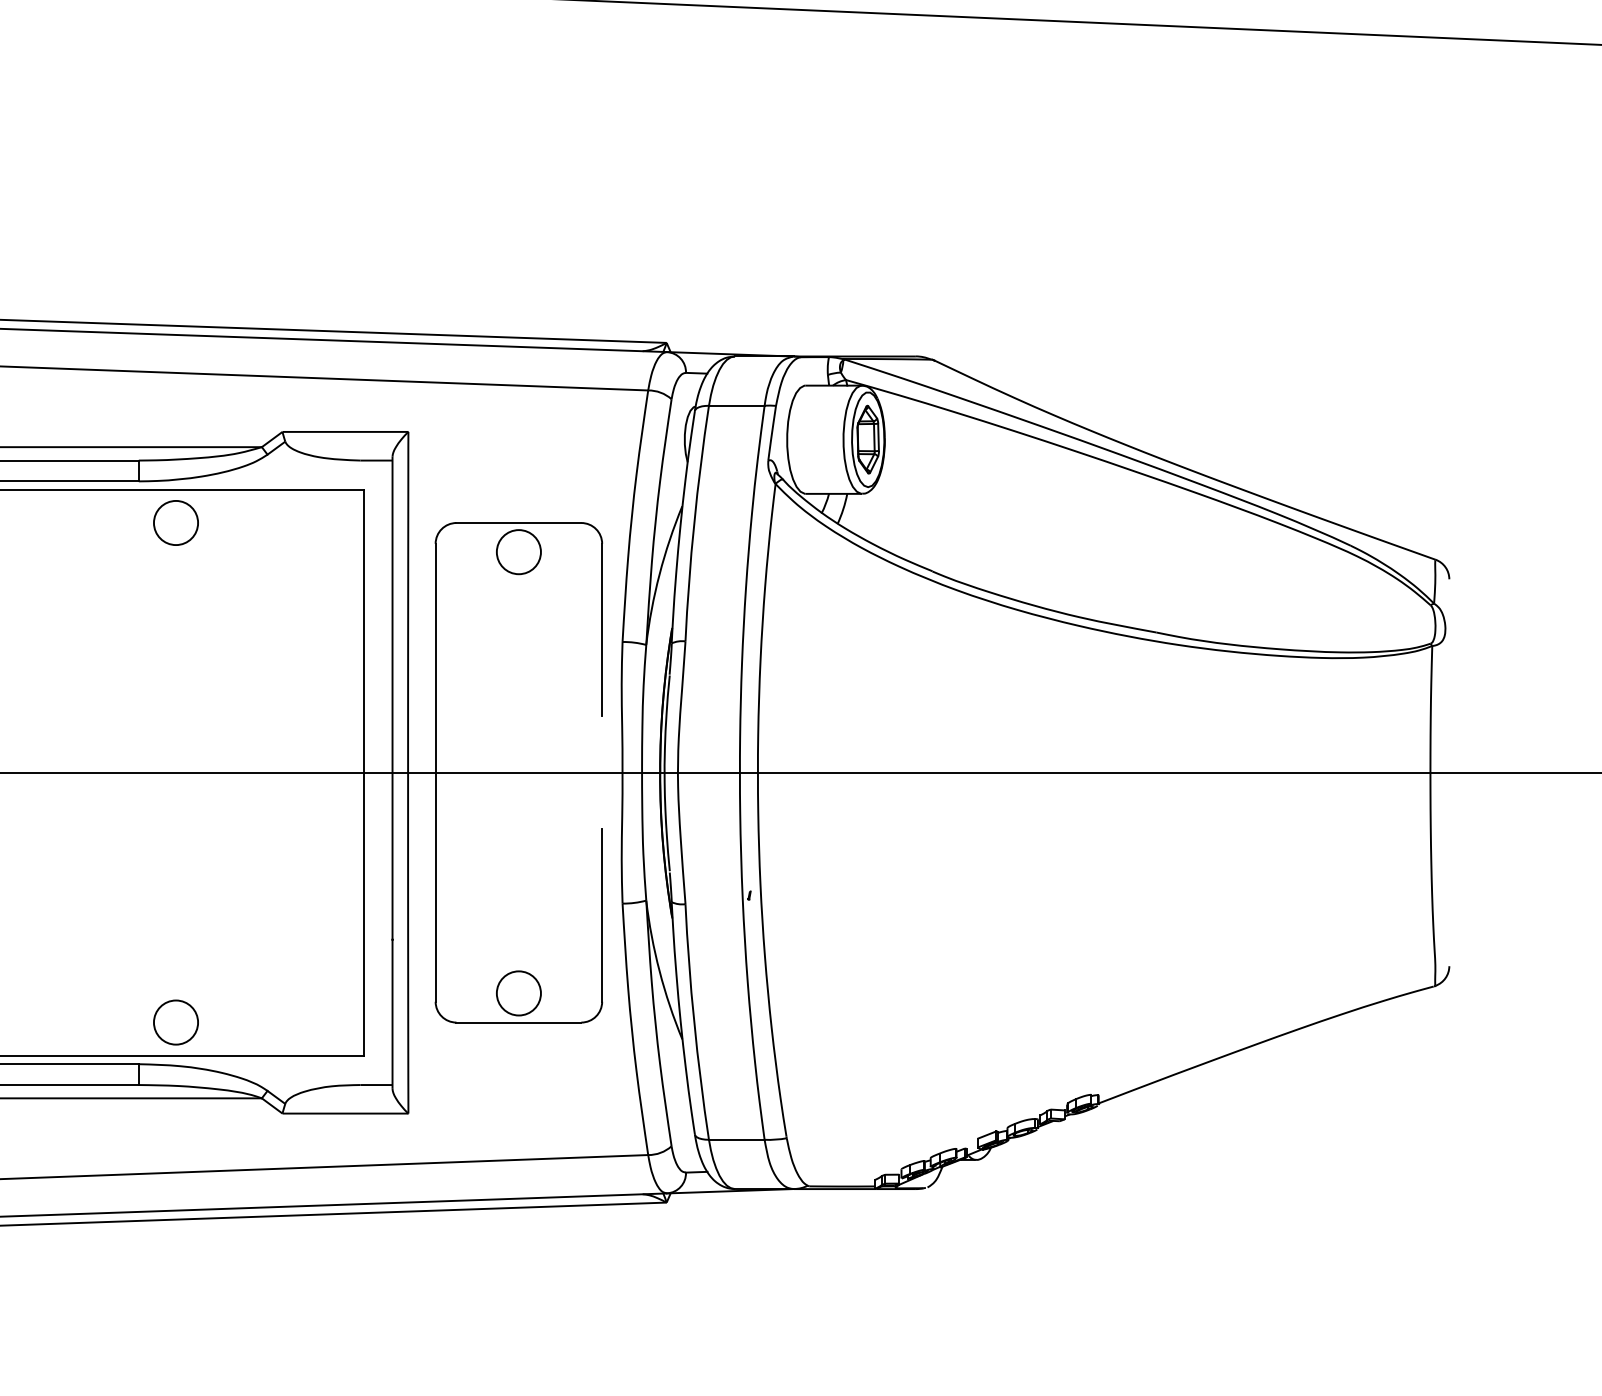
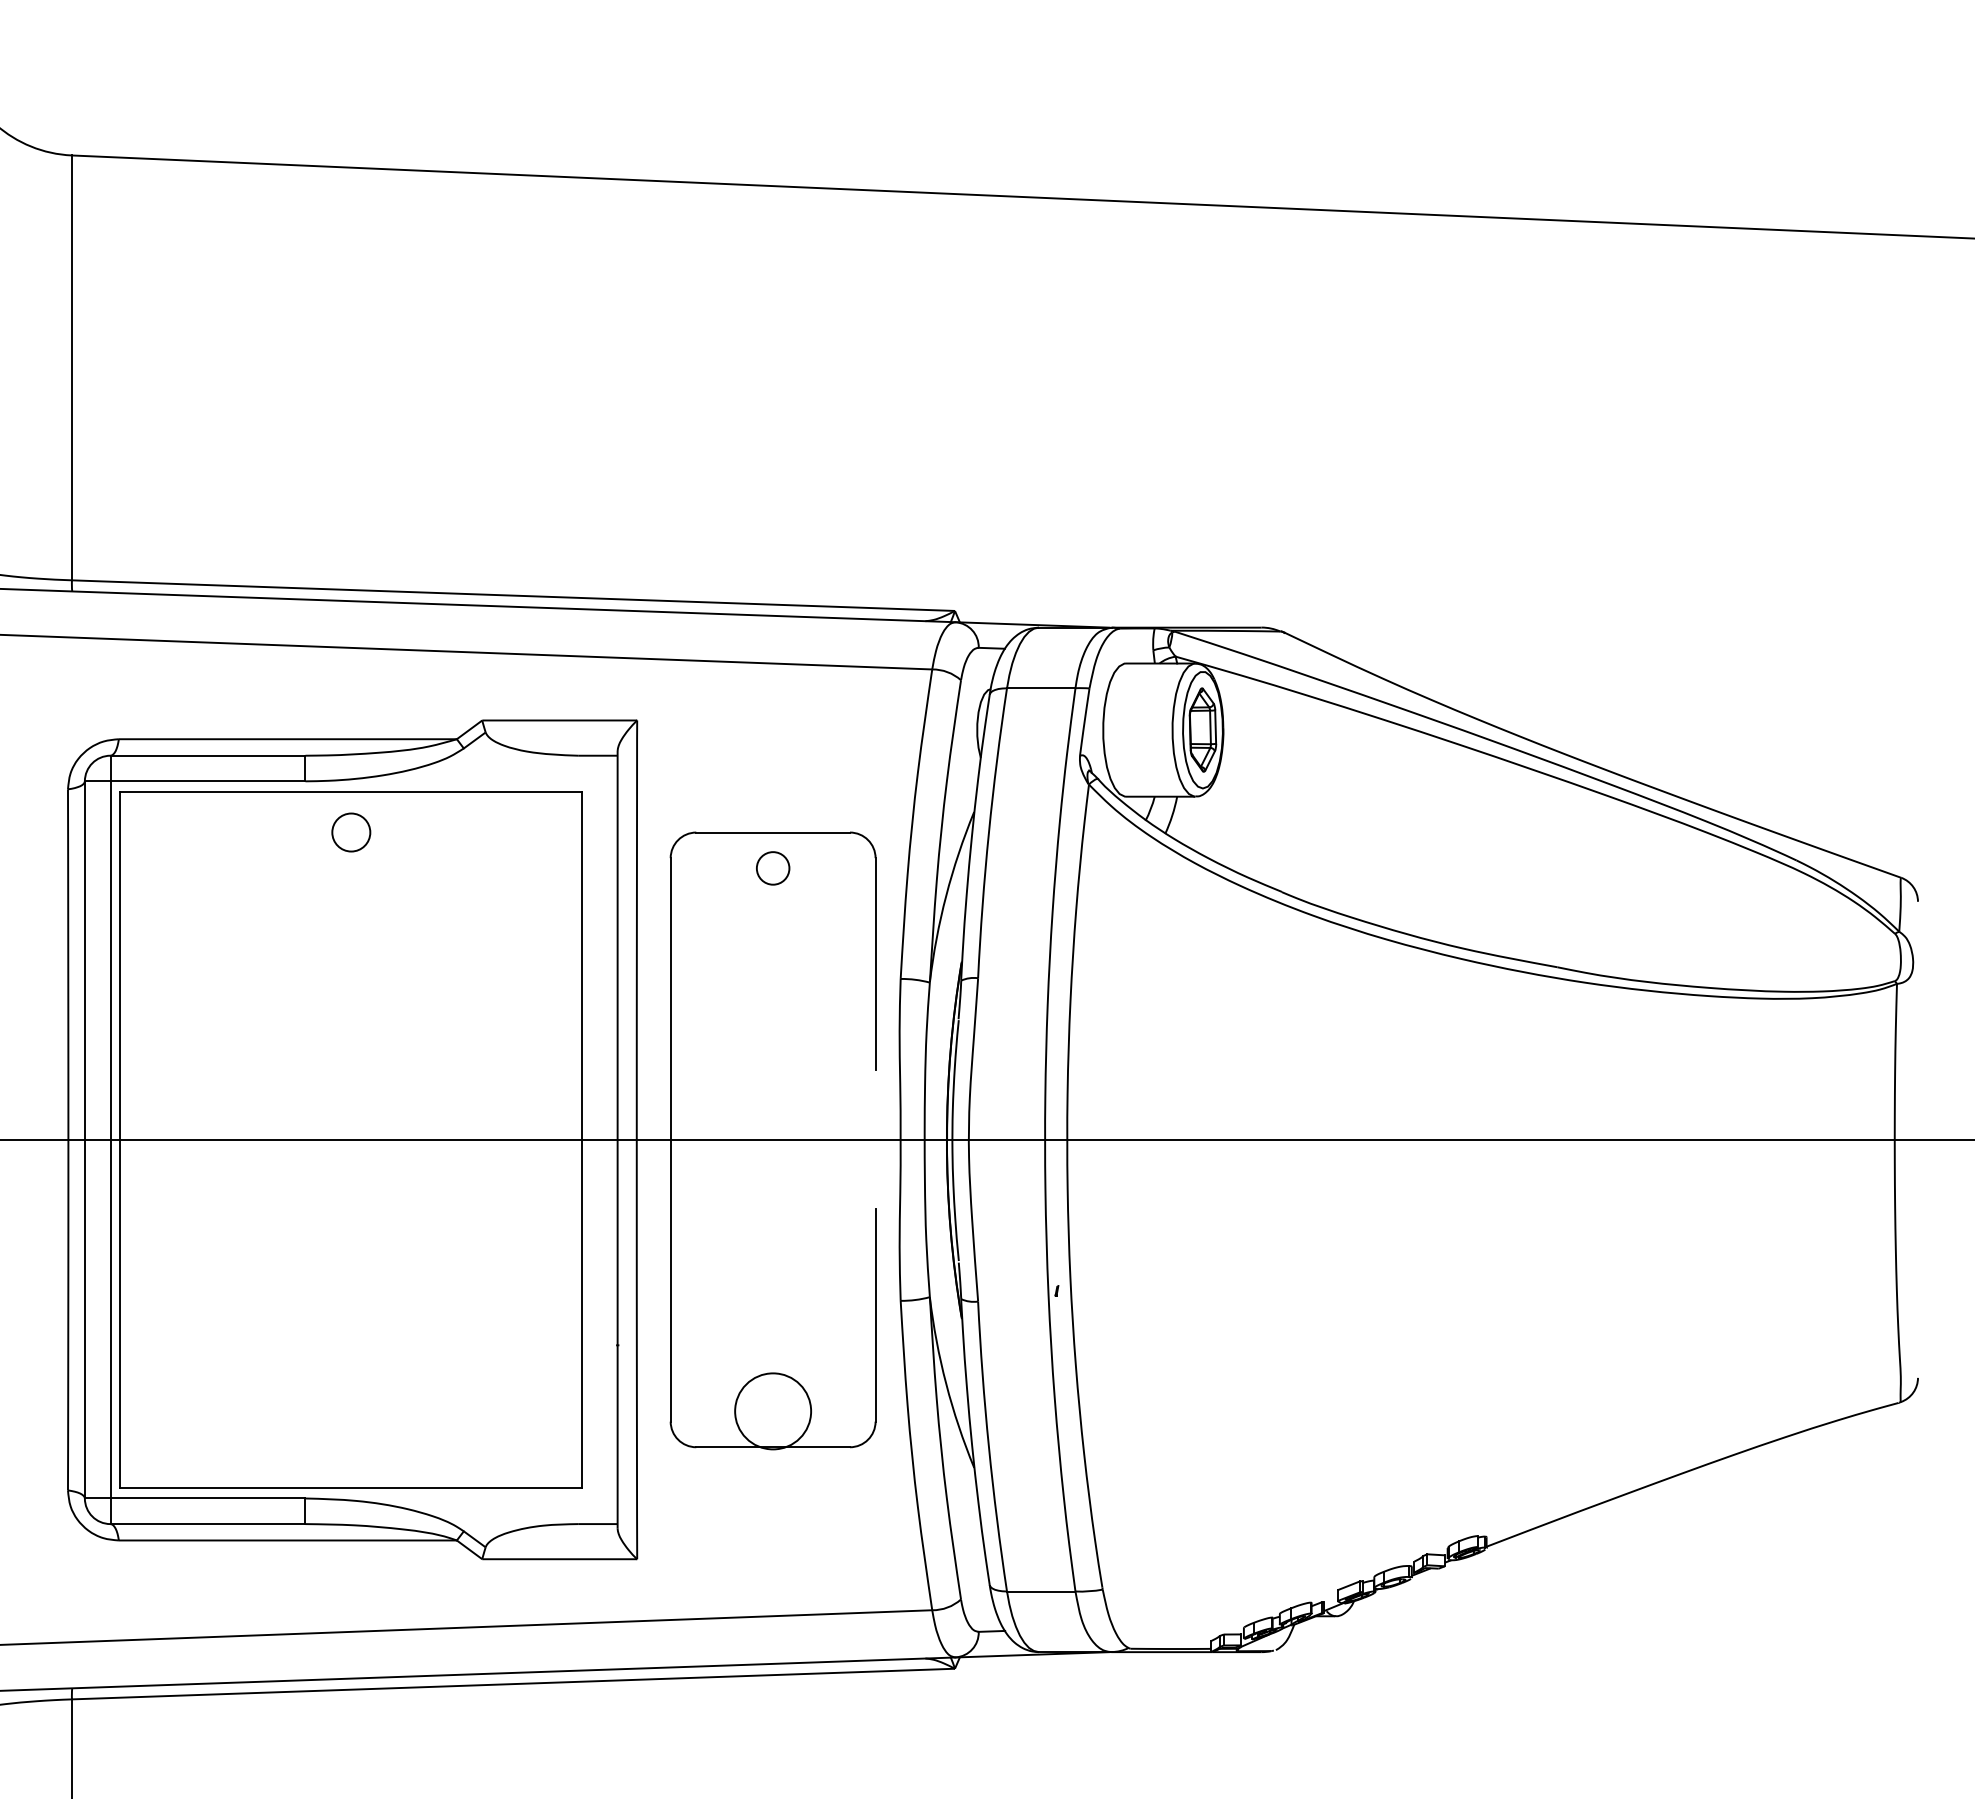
circle: (176, 522) -> (351, 832), size x0.7
circle: (518, 552) -> (772, 868), size x0.6
circle: (518, 993) -> (772, 1411), size x1.4
circle: (176, 1022) -> (351, 1447), removed

